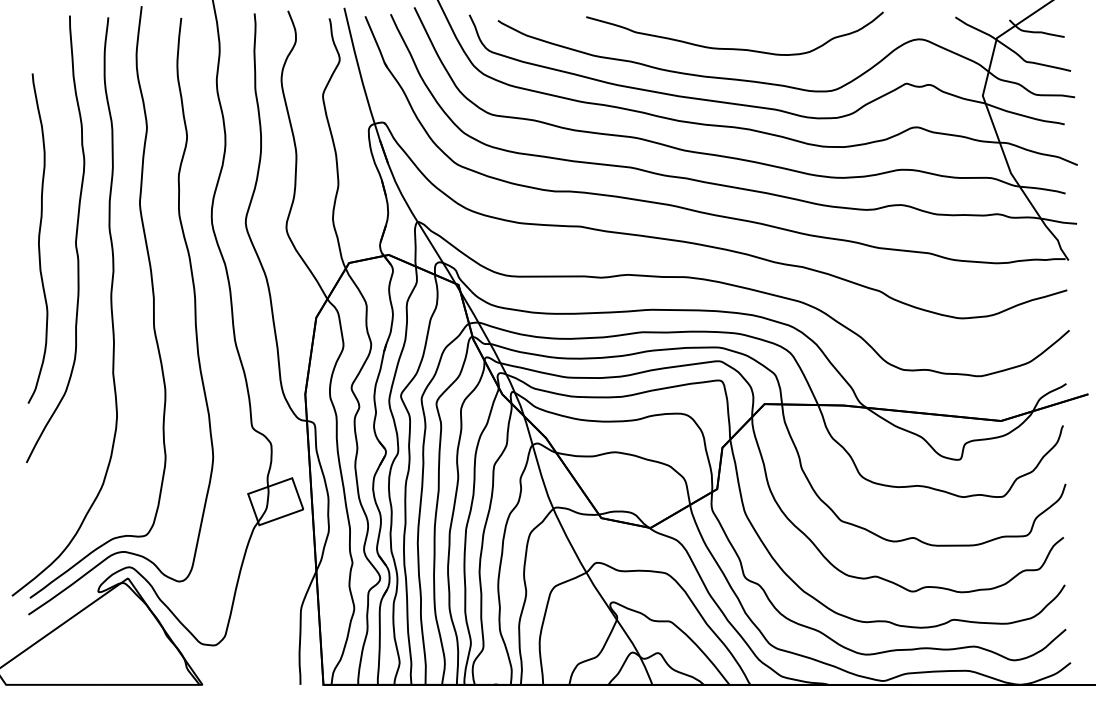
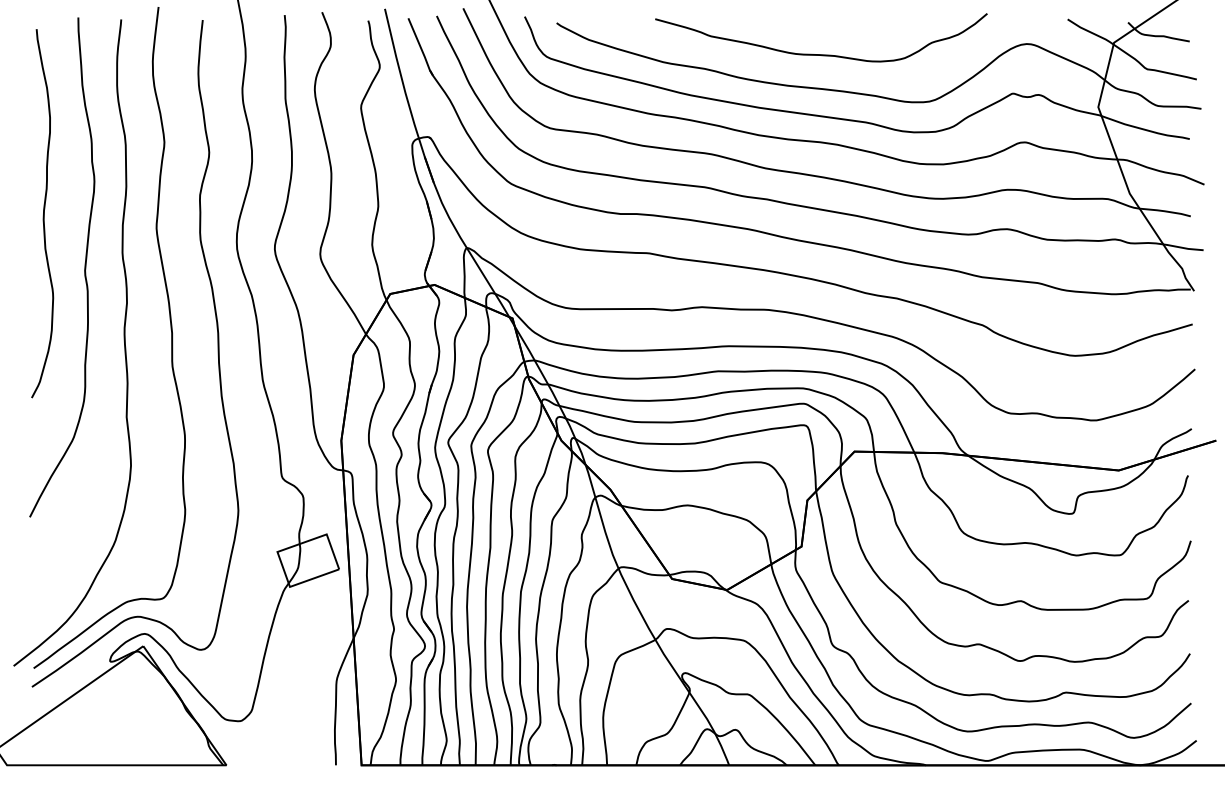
curve: (38, 238) -> (43, 213), moved

